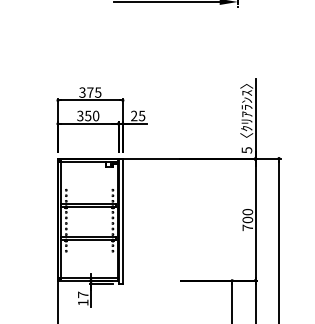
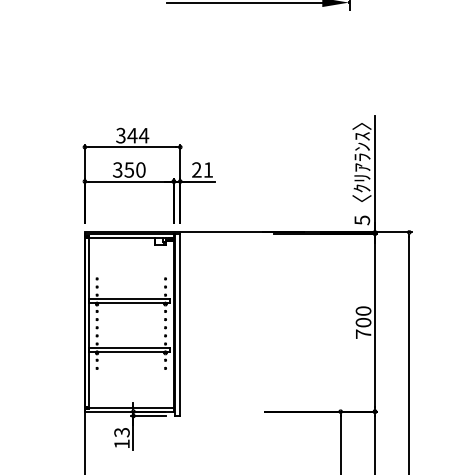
text: (93, 92) -> (137, 135), 375 -> 344
text: (142, 115) -> (208, 169), 25 -> 21
text: (83, 294) -> (122, 431), 17 -> 13

